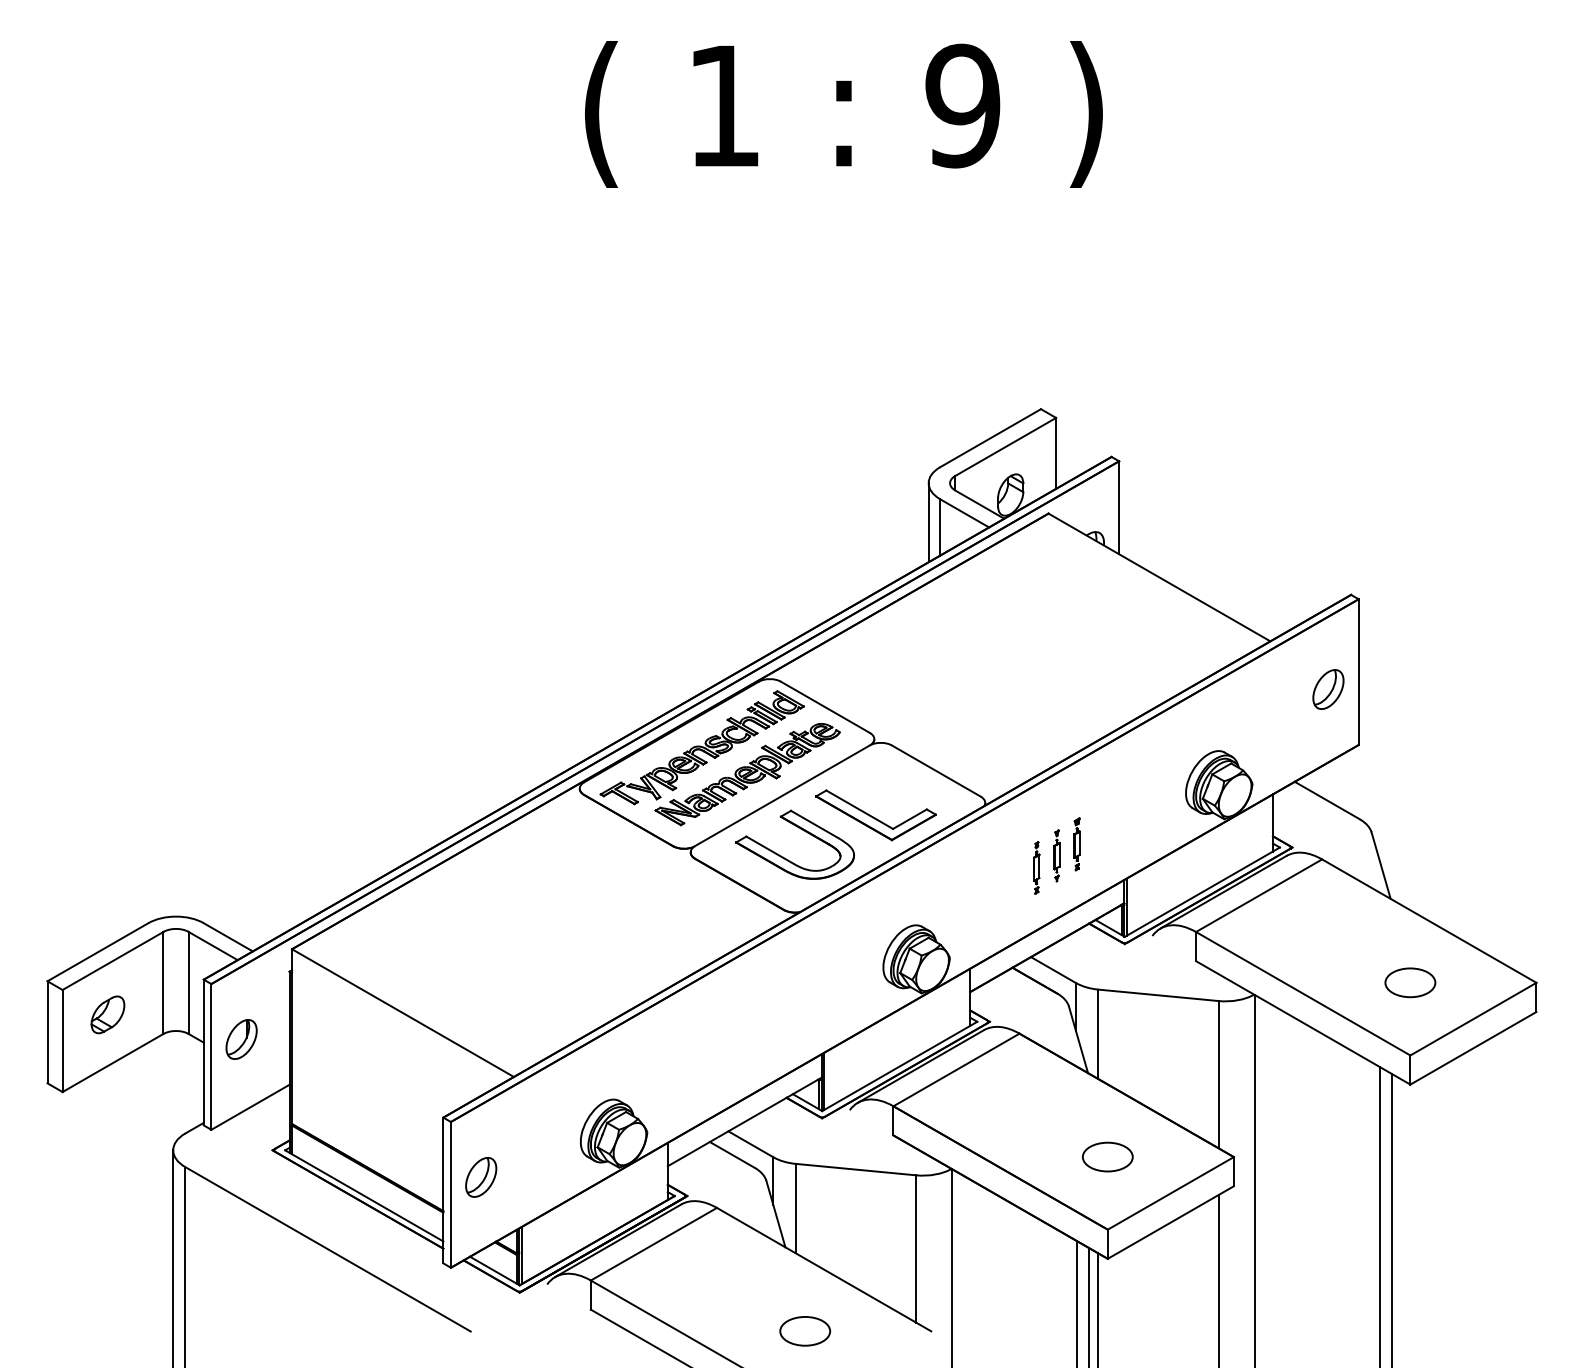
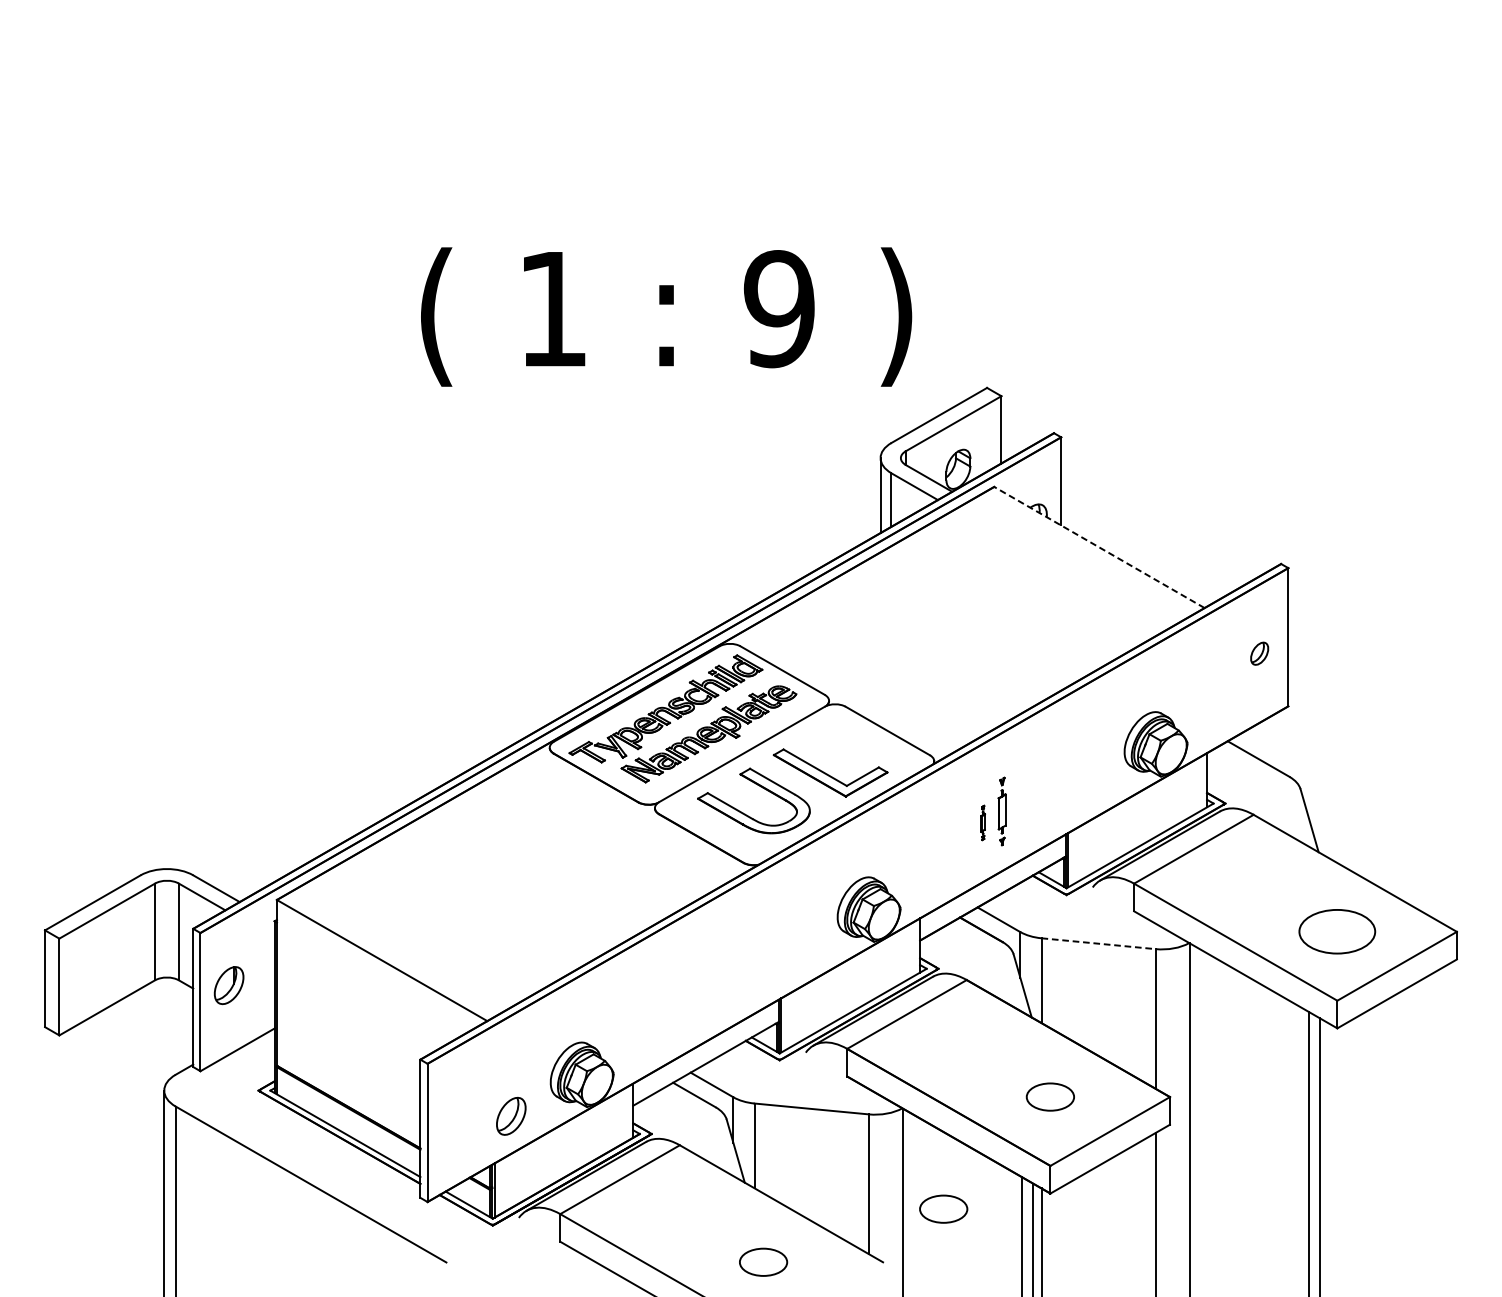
text: (843, 114) -> (666, 317), moved
line: (1159, 577) -> (1099, 547), solid -> dashed
part: (1328, 689) -> (1259, 653), size x0.6
part: (1076, 844) -> (1020, 800), removed
part: (1056, 855) -> (1001, 811), size x1.4
part: (1036, 867) -> (982, 822), size x0.7
part: (1410, 982) -> (1337, 931), size x1.6
line: (1158, 995) -> (1098, 943), solid -> dashed
part: (107, 1014) -> (101, 961), removed
part: (481, 1177) -> (511, 1116), moved
part: (995, 1275) -> (943, 1209), added

